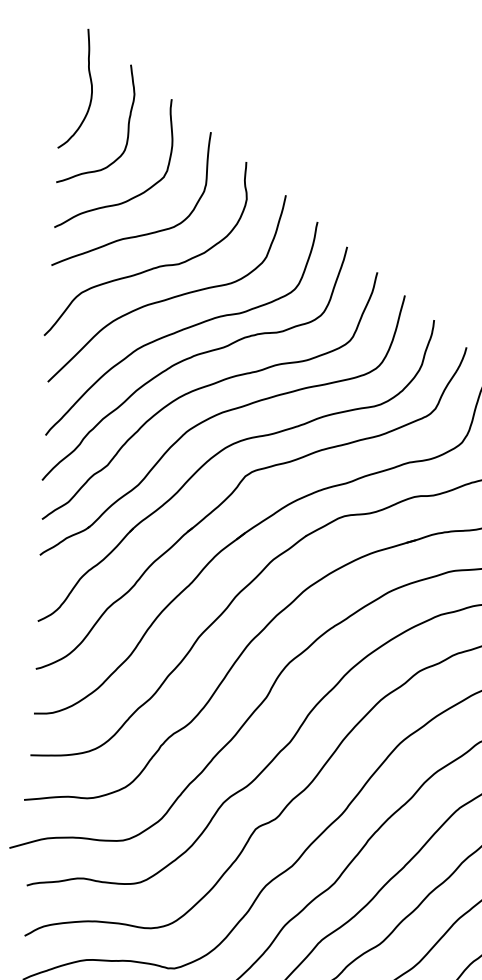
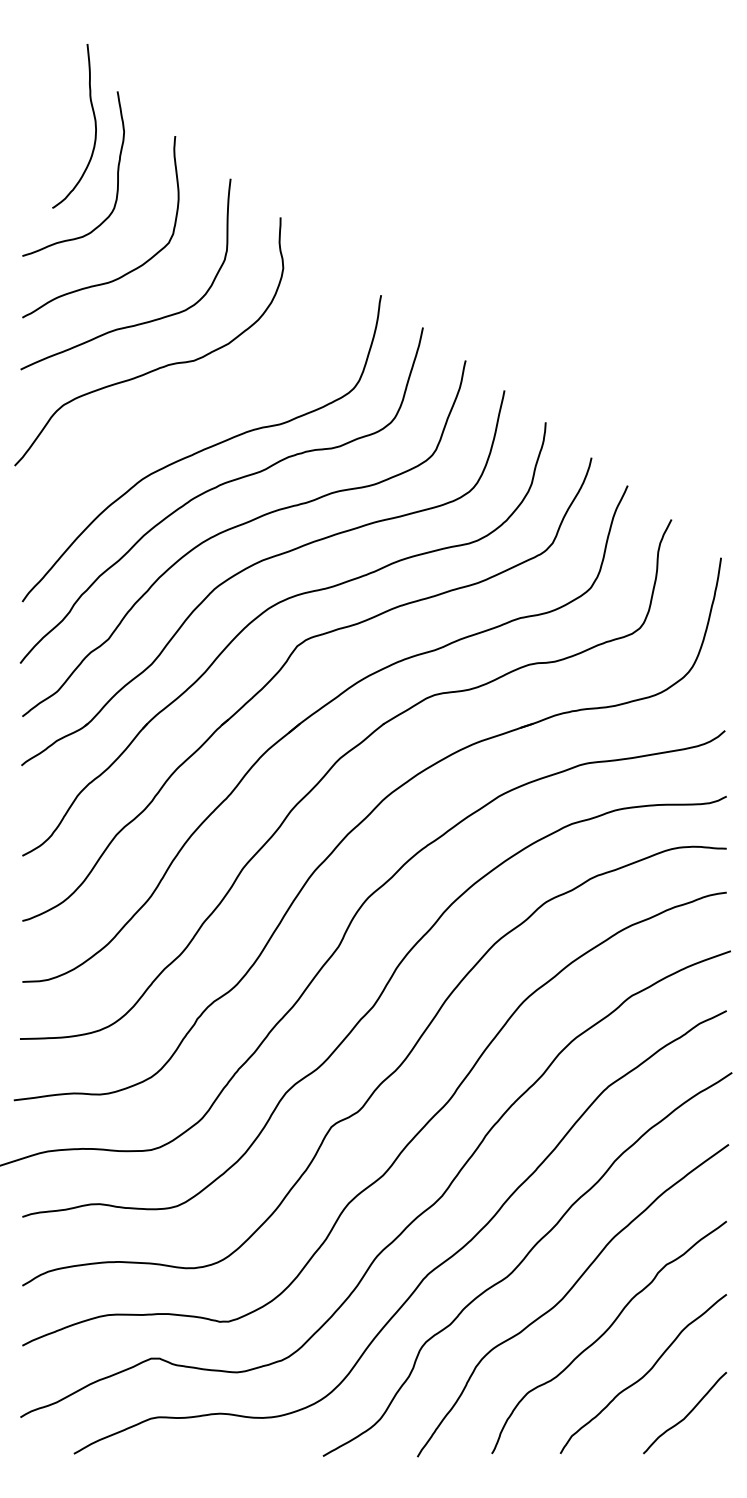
curve: (91, 88) -> (94, 124), moved
curve: (168, 298) -> (182, 407), removed

